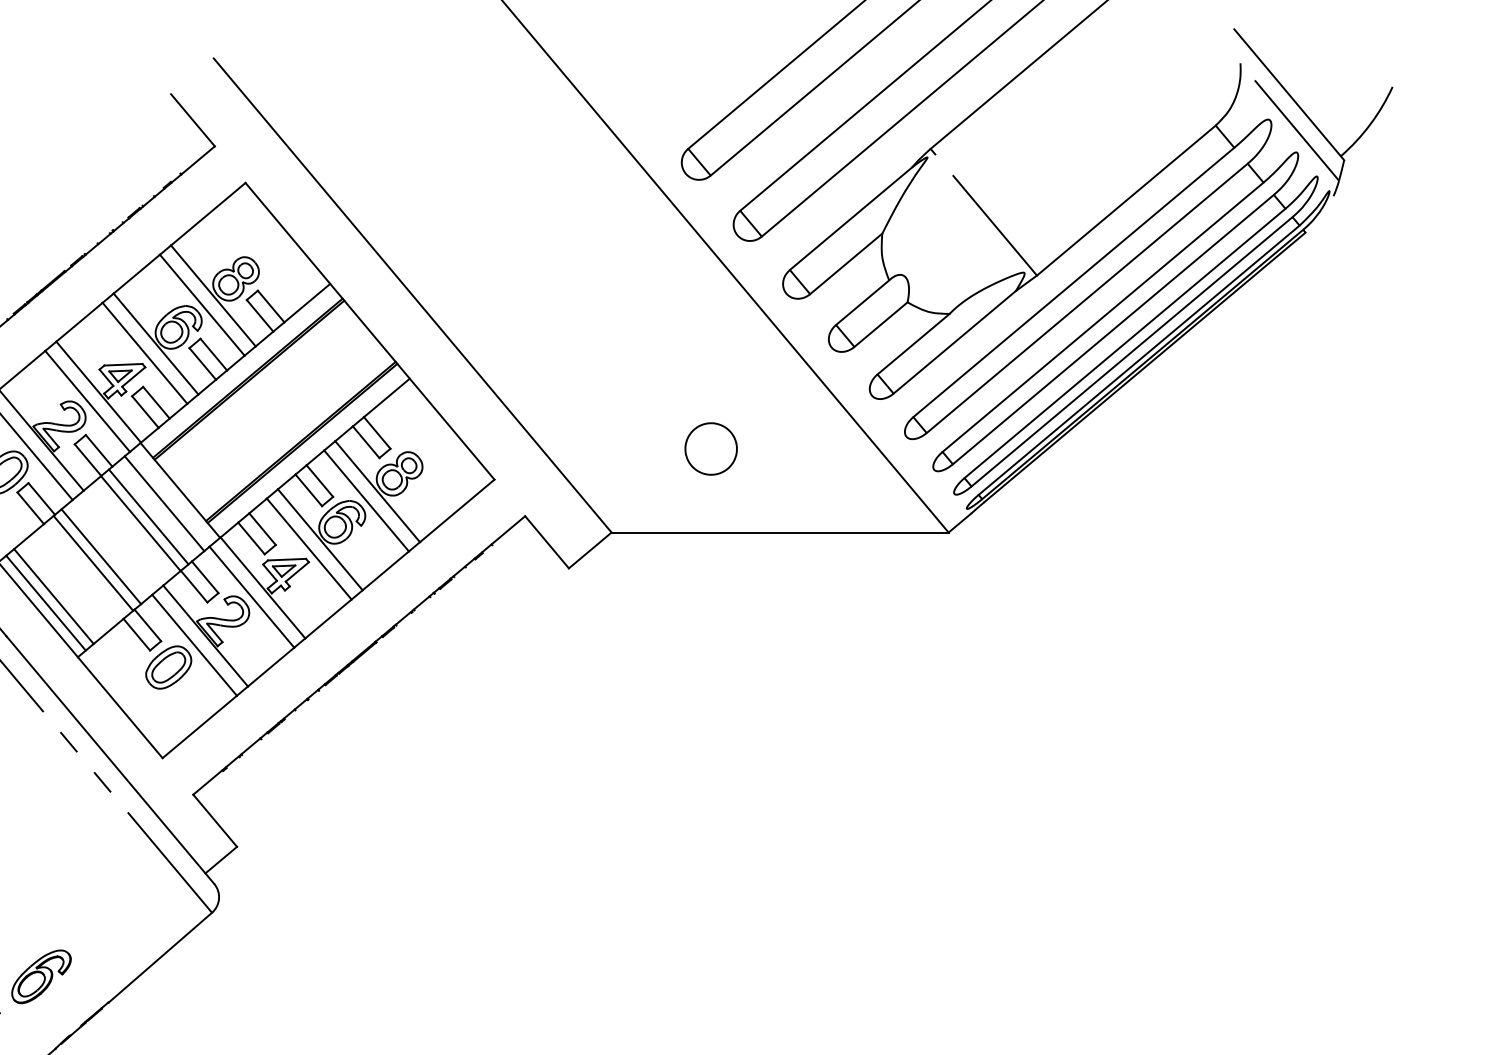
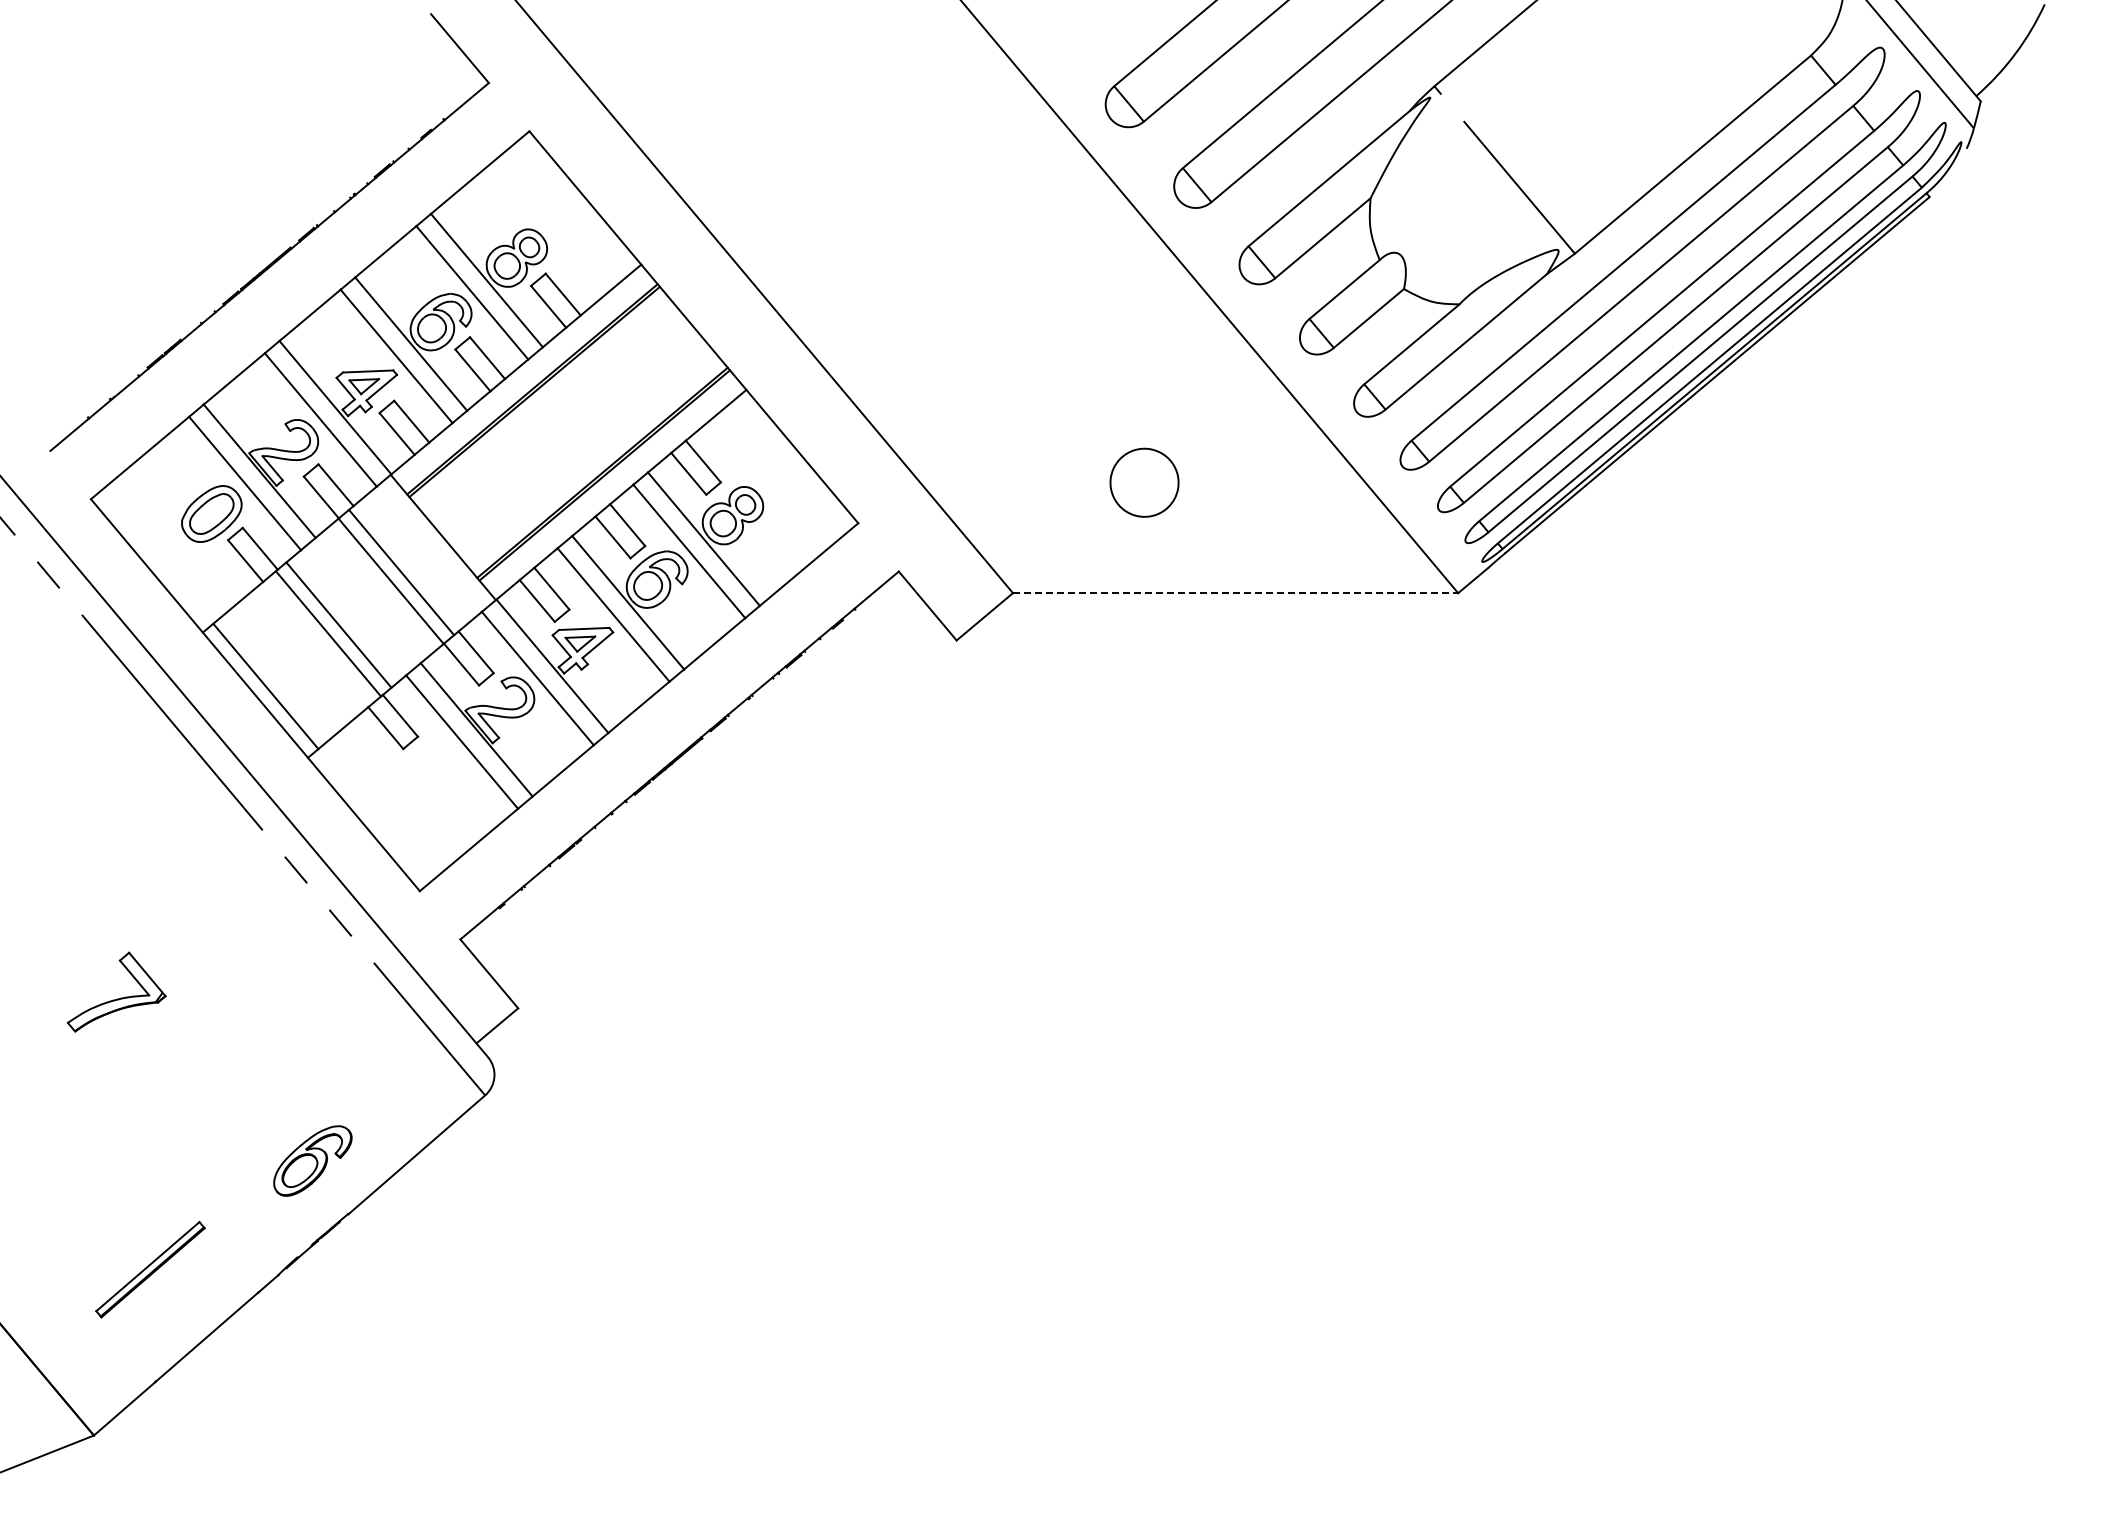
line: (164, 503) -> (422, 554), removed
line: (780, 532) -> (1235, 593), solid -> dashed
line: (53, 596) -> (275, 677), removed
part: (168, 667) -> (427, 771), removed
part: (41, 976) -> (312, 1160), moved

